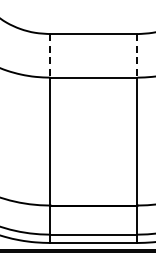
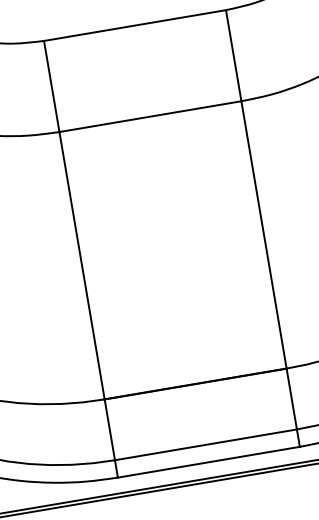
line: (50, 55) -> (51, 85), dashed -> solid
line: (137, 55) -> (233, 54), dashed -> solid

